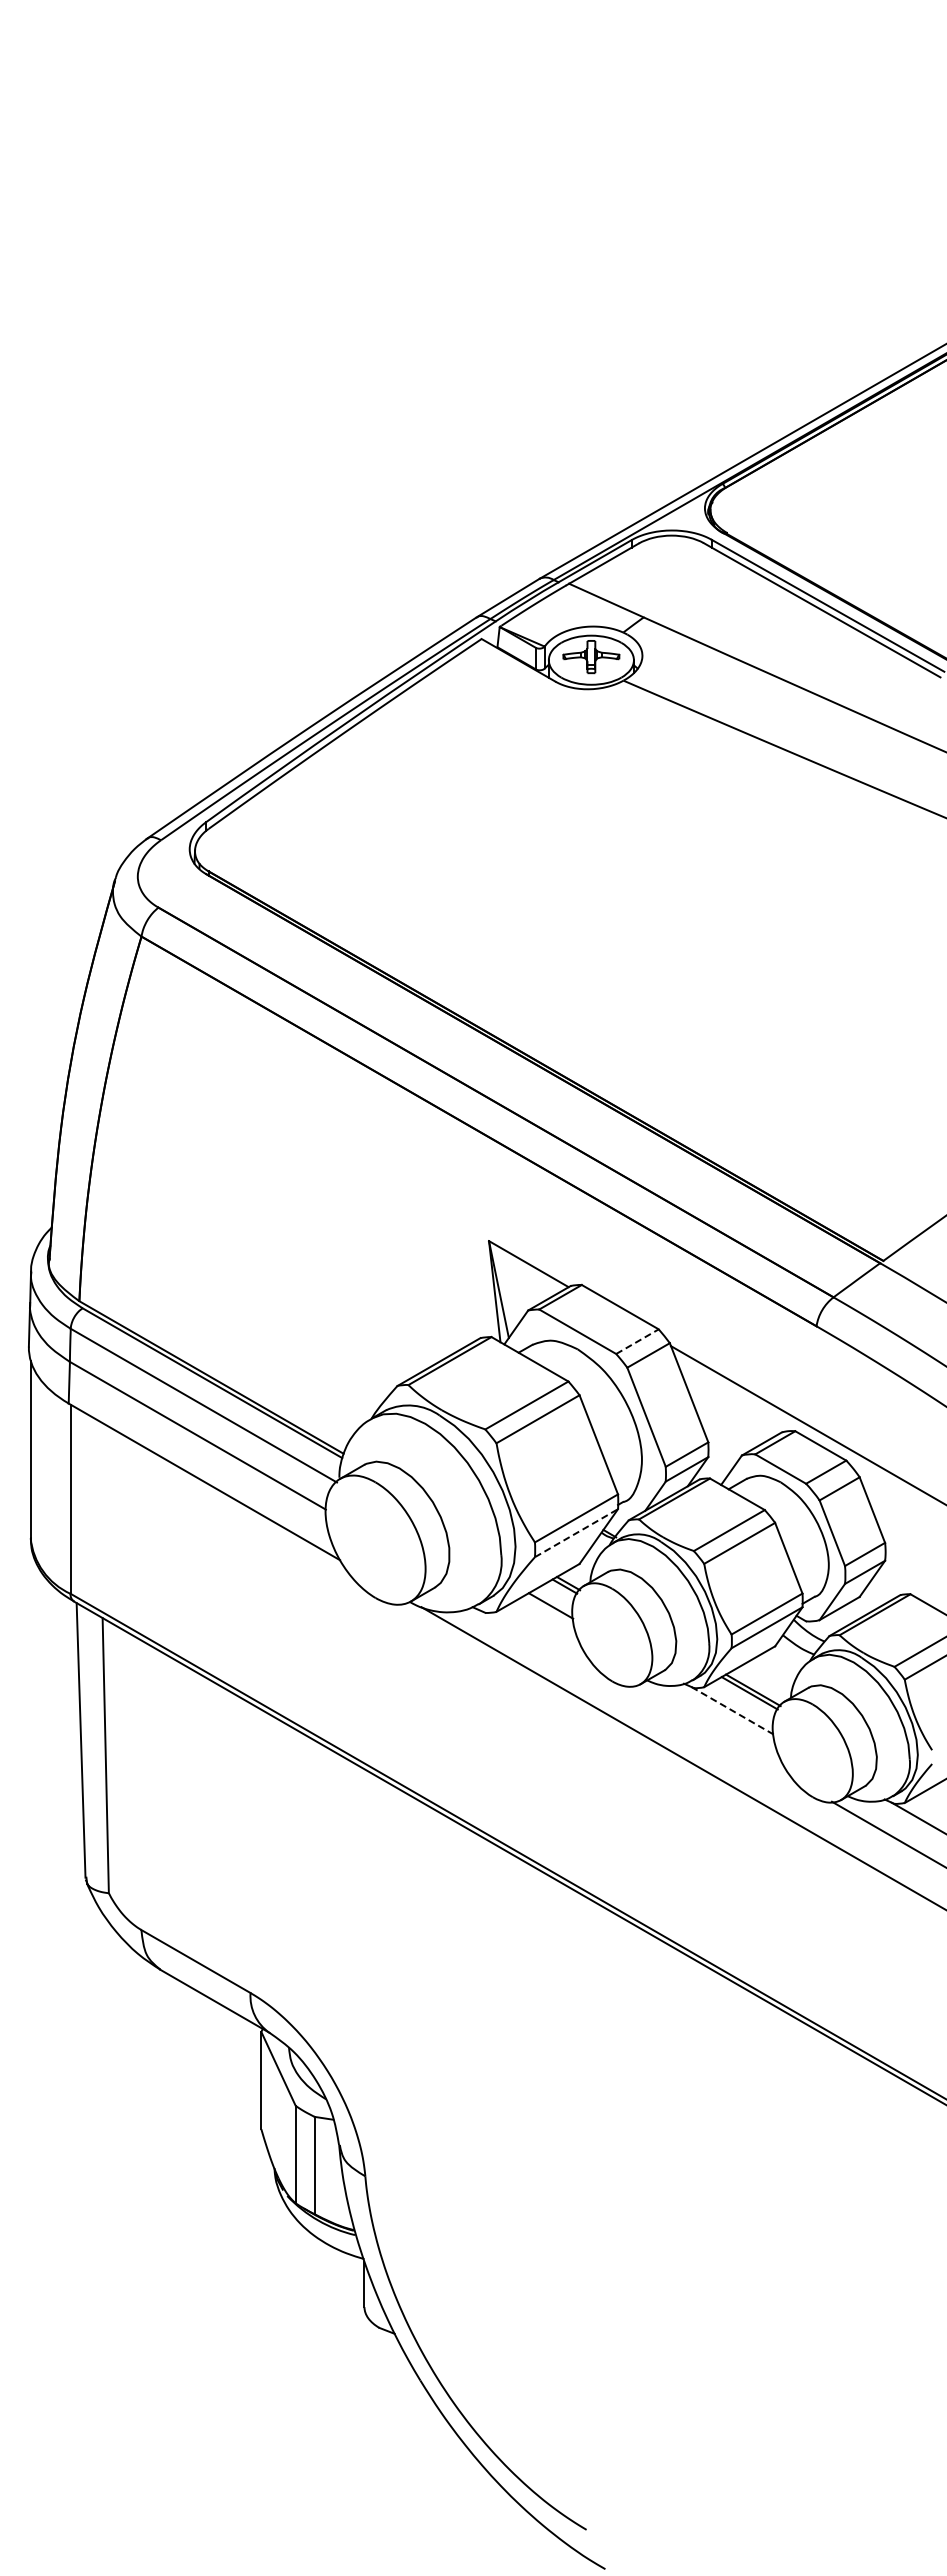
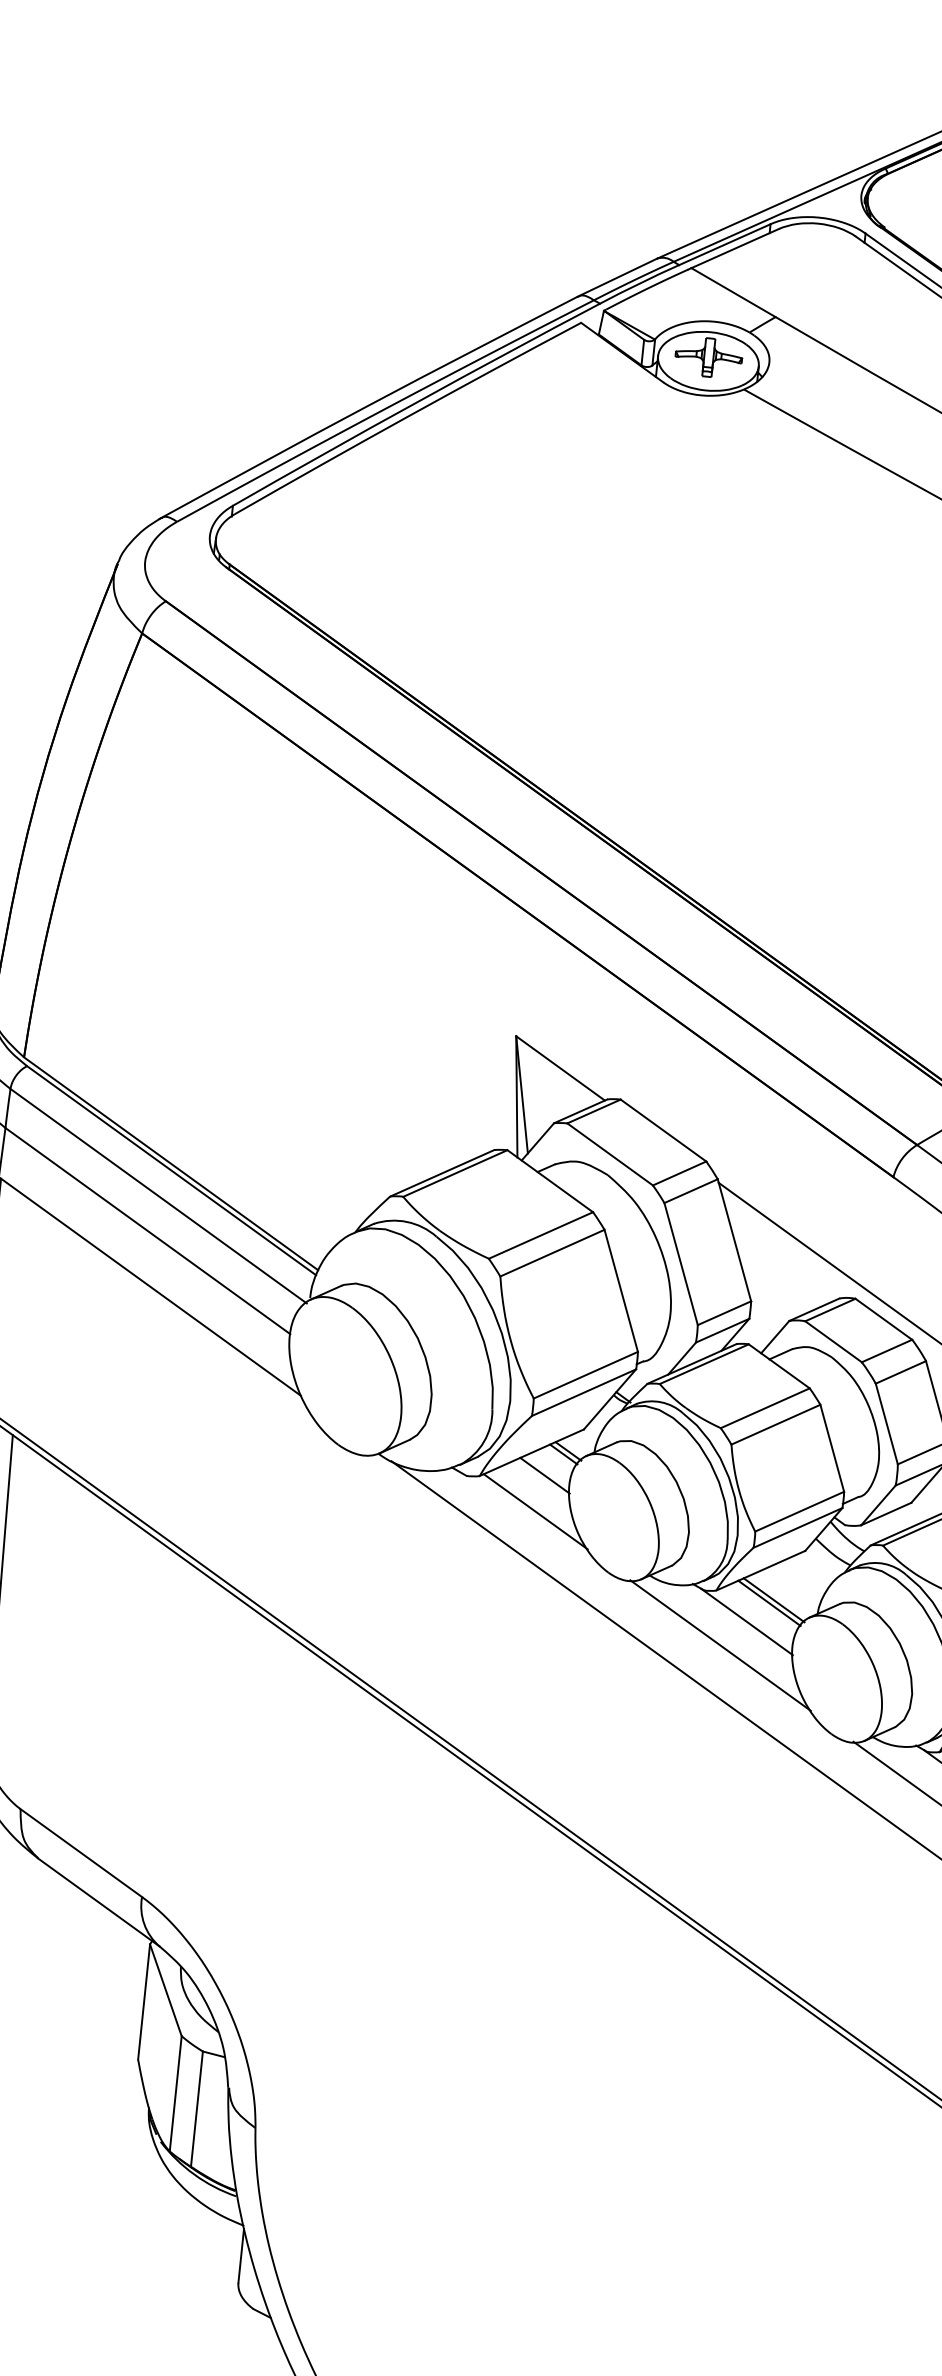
line: (637, 1341) -> (679, 1173), dashed -> solid
line: (576, 1533) -> (584, 1393), dashed -> solid
line: (546, 1636) -> (535, 1511), added
line: (732, 1710) -> (746, 1621), dashed -> solid
line: (712, 1732) -> (720, 1645), added

